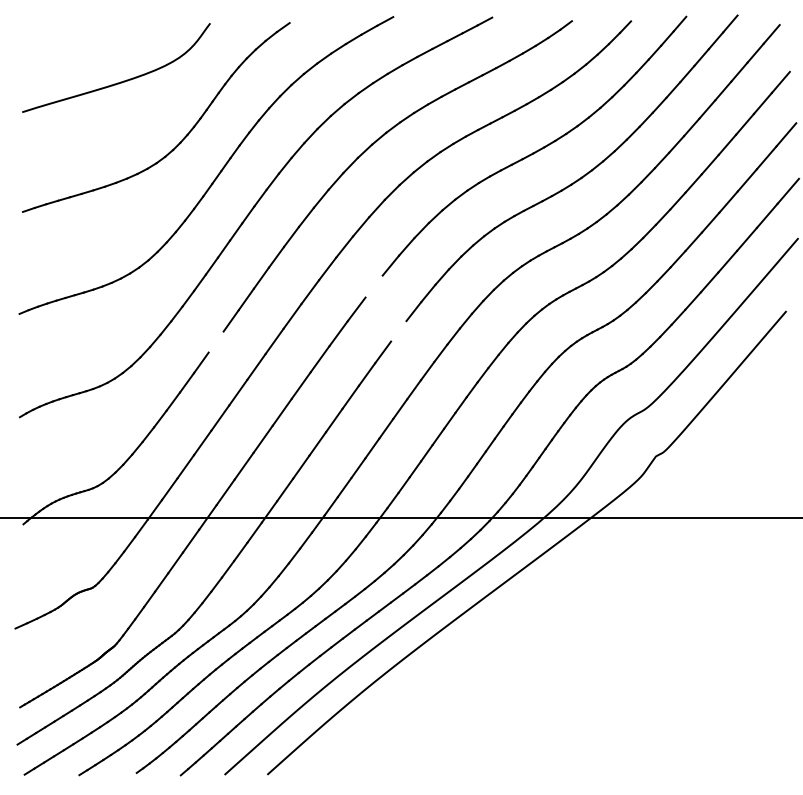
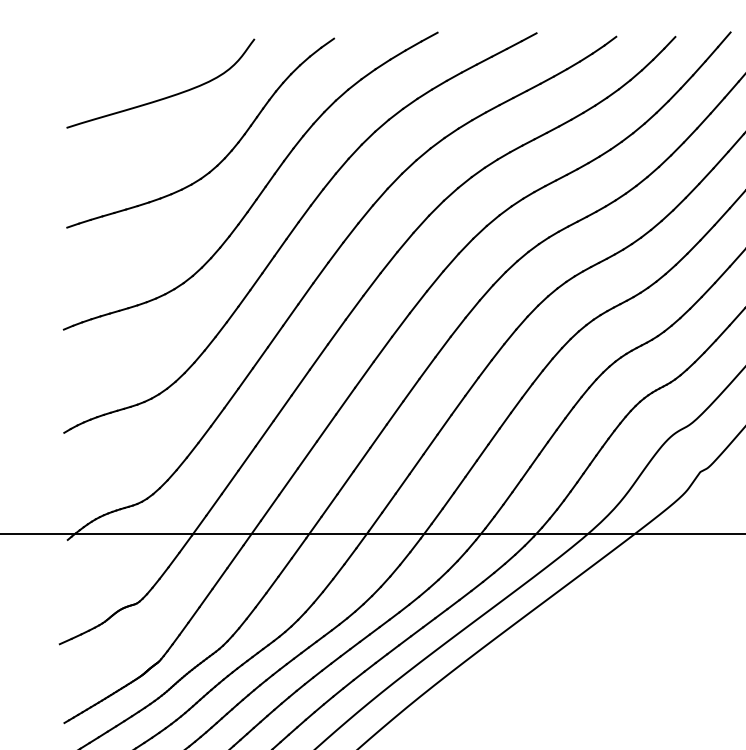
line: (373, 286) -> (417, 302), added
line: (398, 331) -> (442, 347), added
line: (215, 341) -> (259, 357), added

